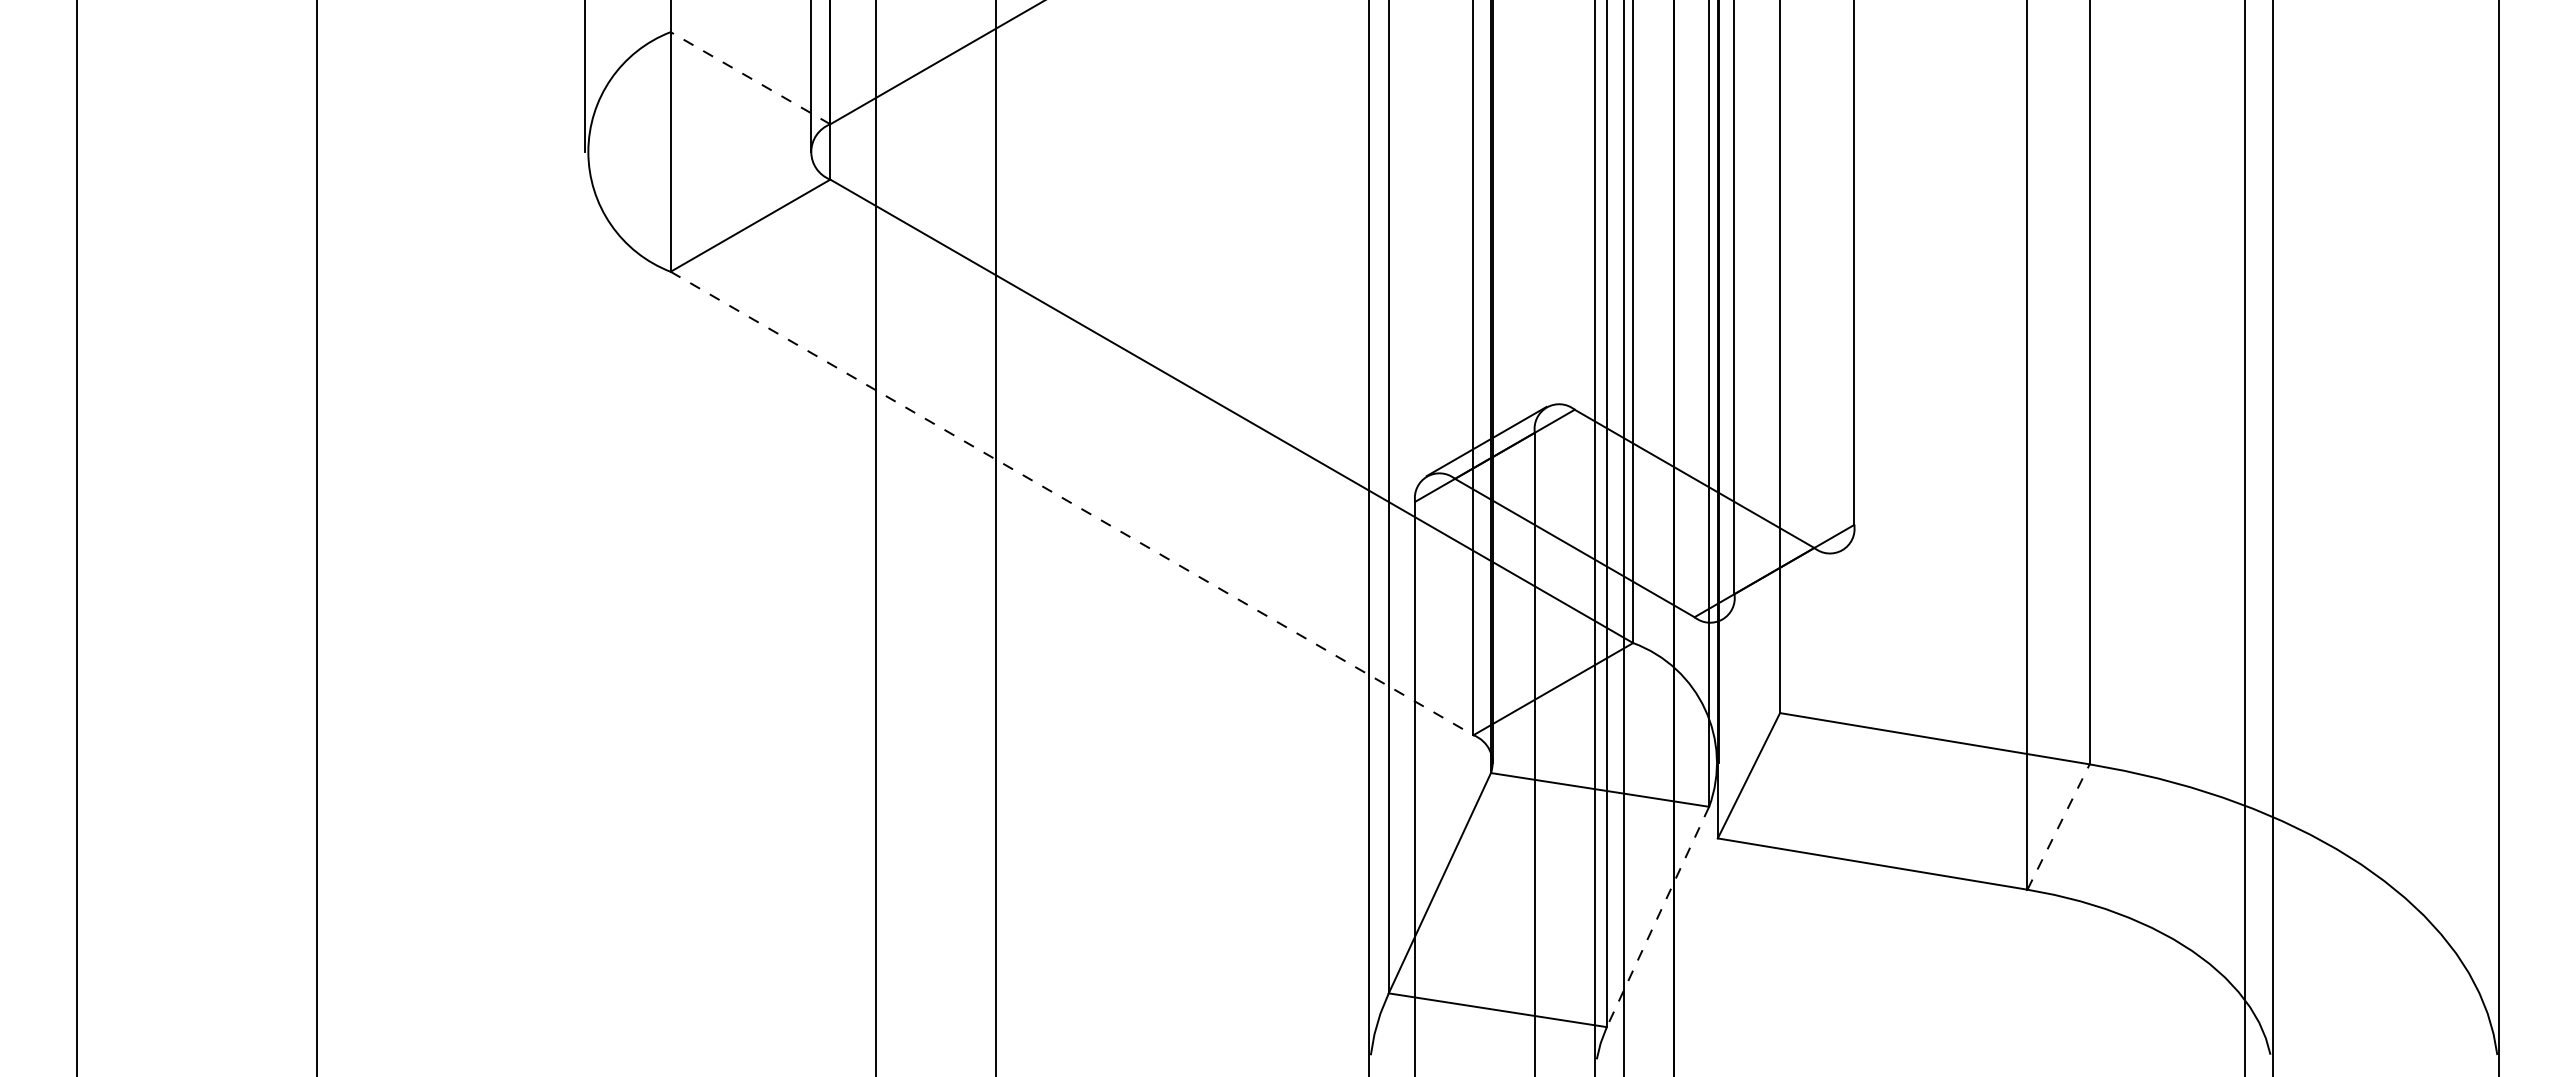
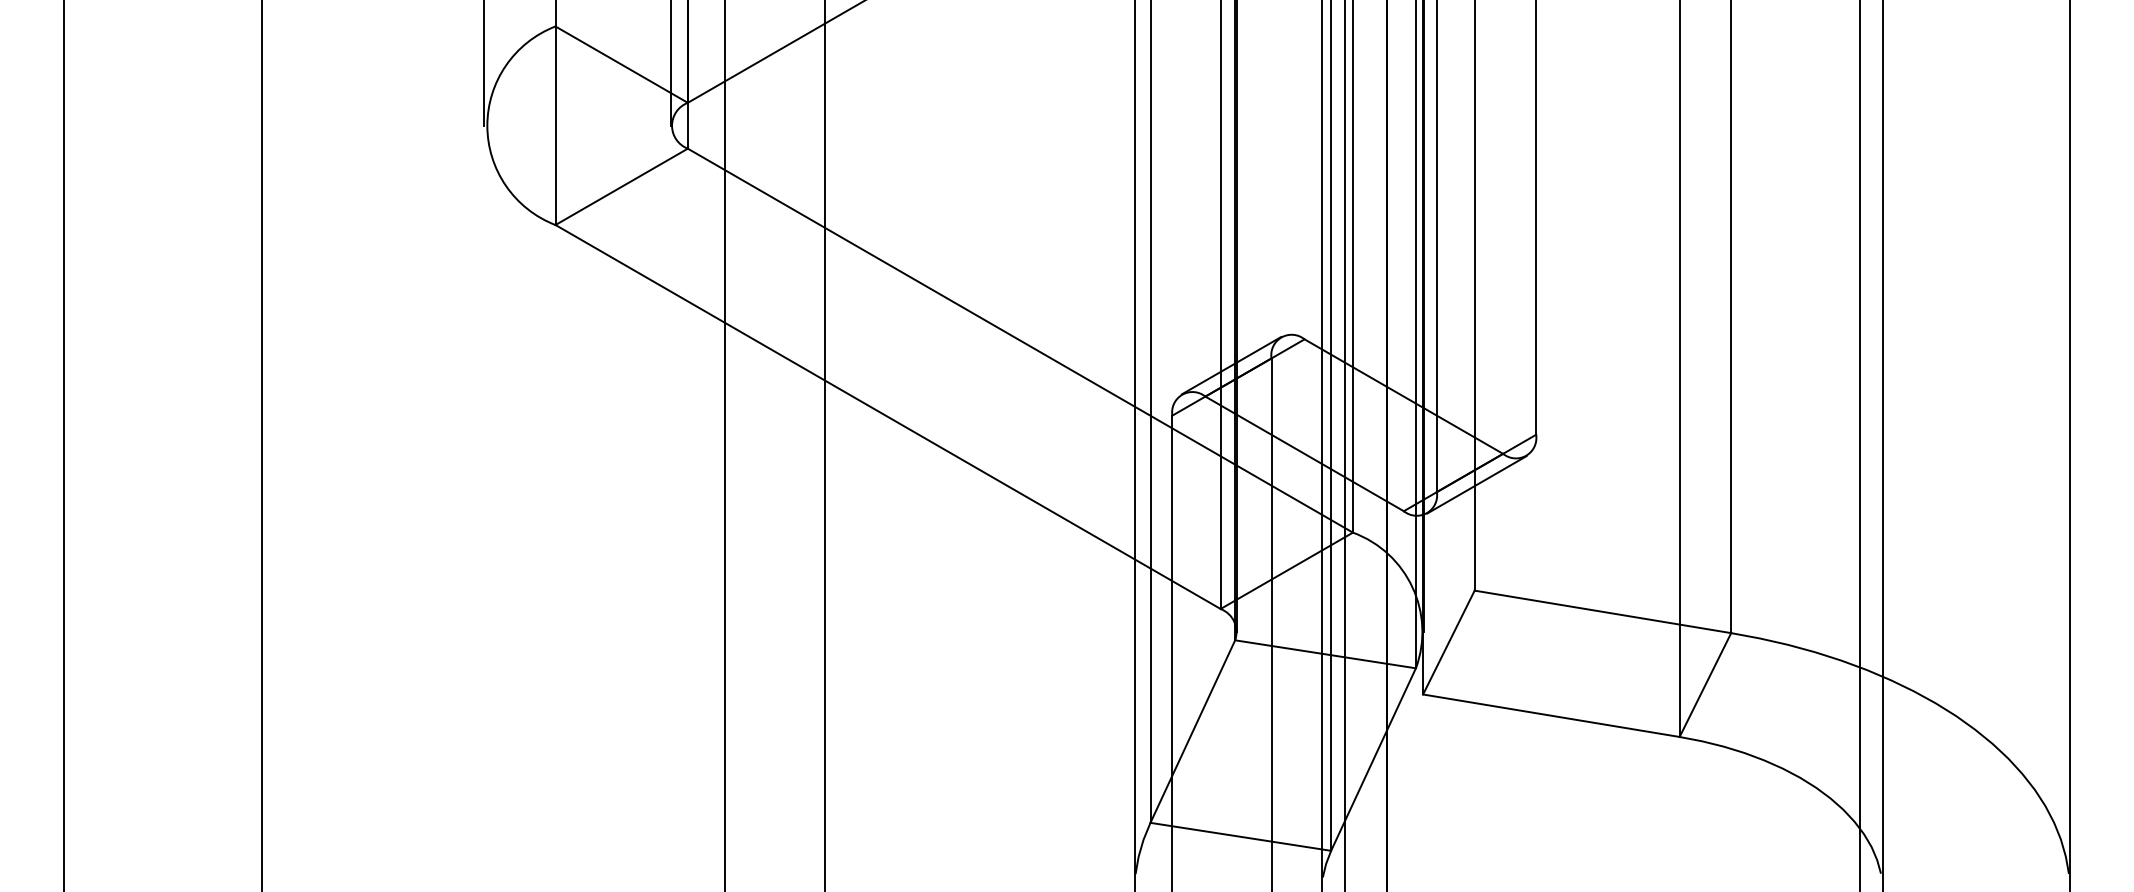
line: (750, 77) -> (621, 64), dashed -> solid
line: (1072, 503) -> (888, 417), dashed -> solid
line: (1782, 585) -> (1476, 484), added
line: (2058, 827) -> (1705, 685), dashed -> solid
line: (1657, 917) -> (1373, 760), dashed -> solid

